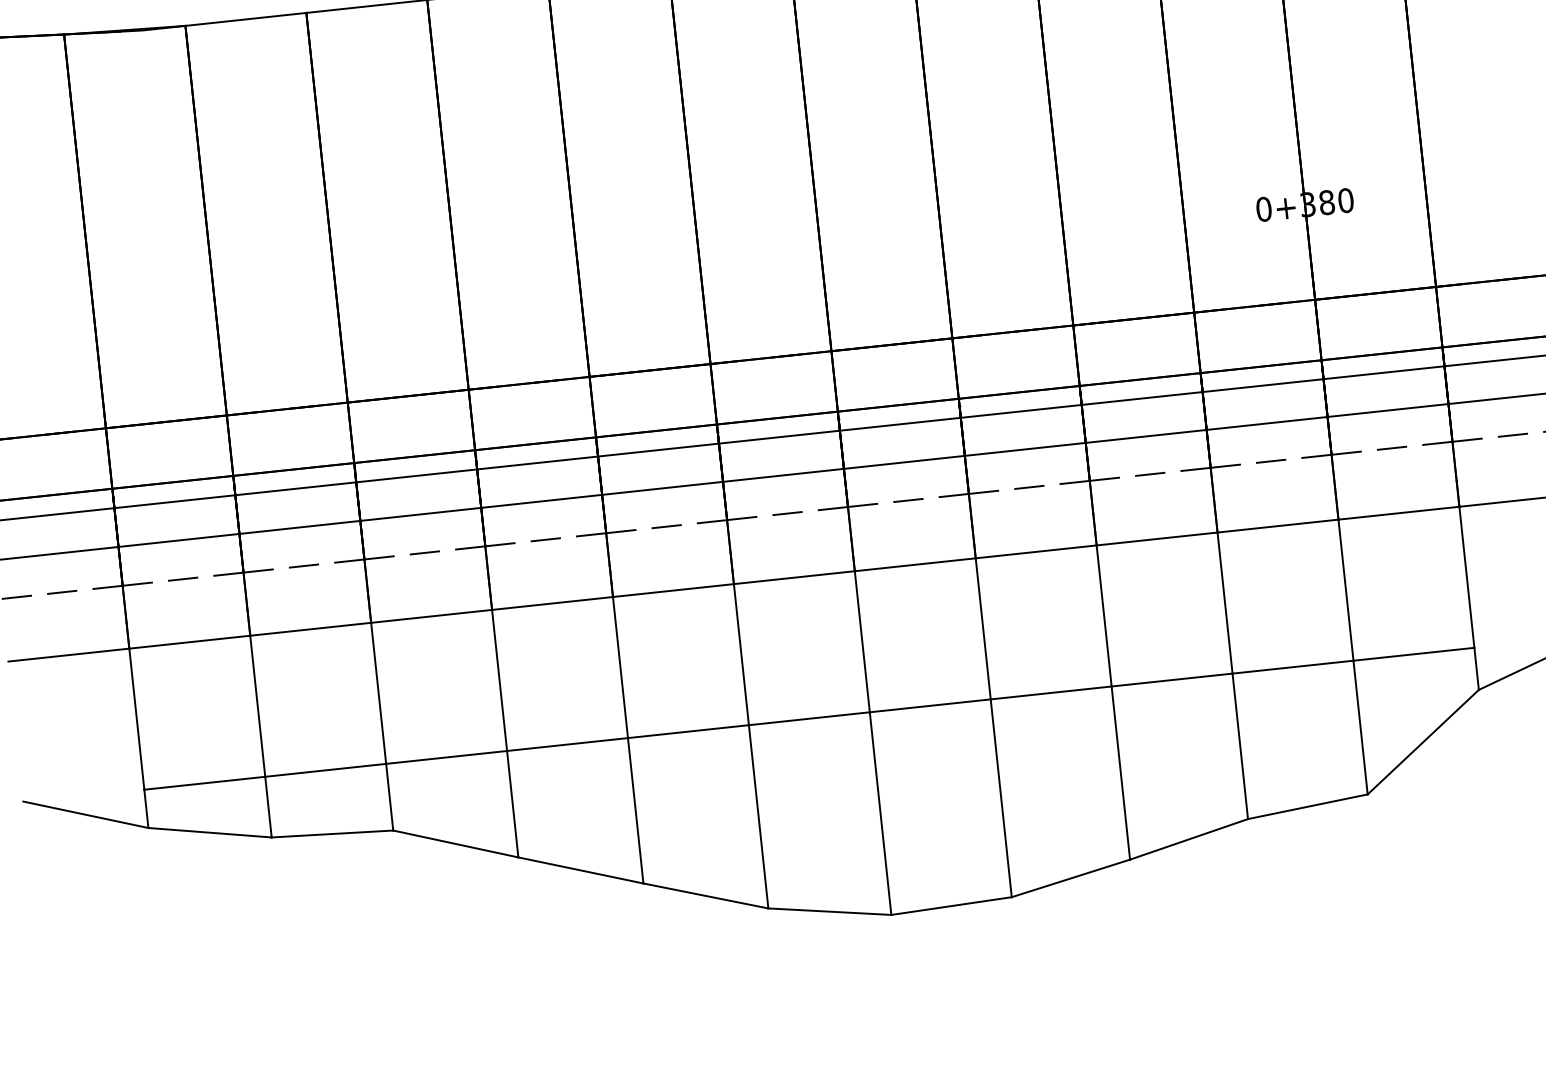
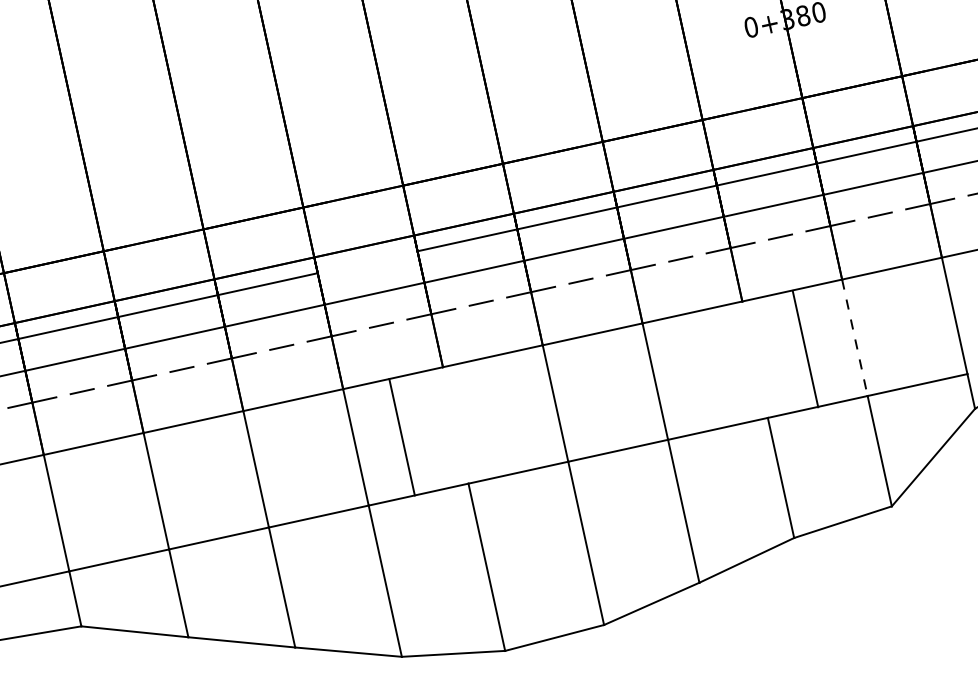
line: (778, 436) -> (366, 261), removed
line: (1345, 590) -> (854, 338), solid -> dashed
line: (1224, 602) -> (804, 348), moved
line: (861, 641) -> (401, 437), moved

